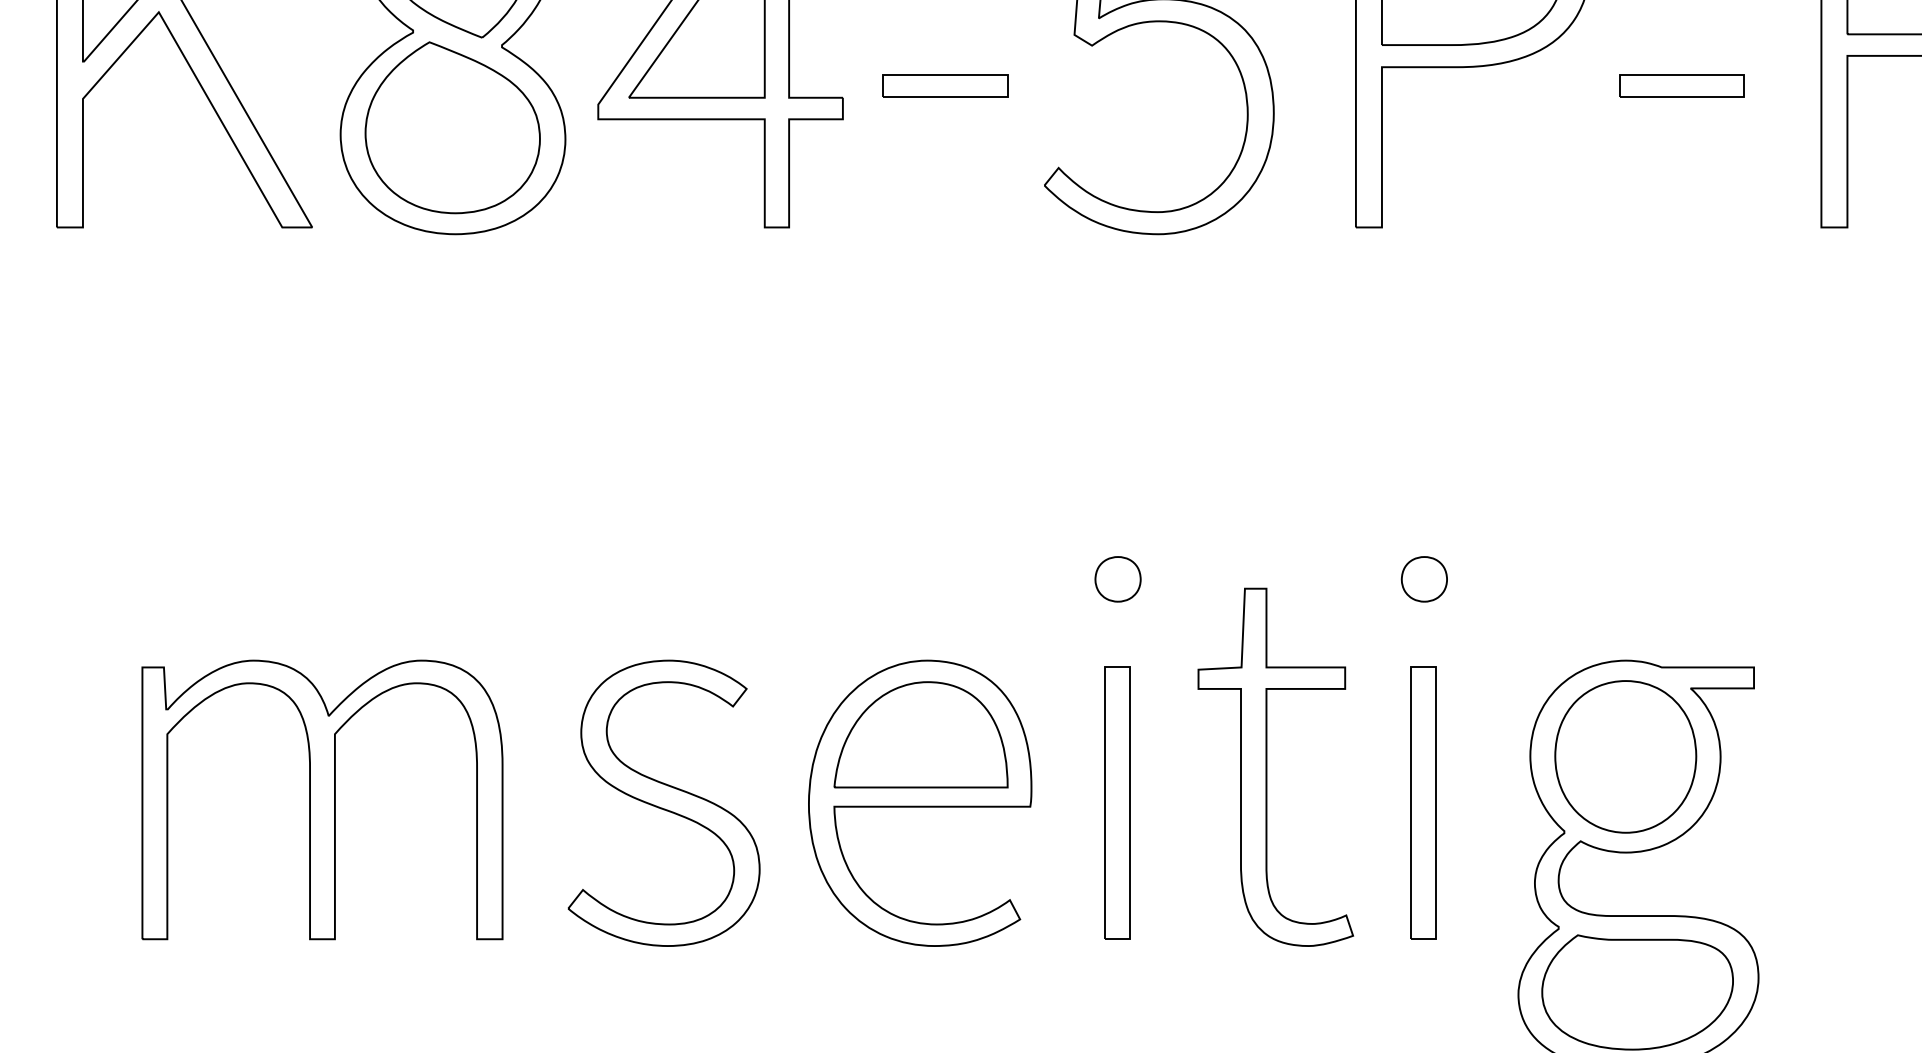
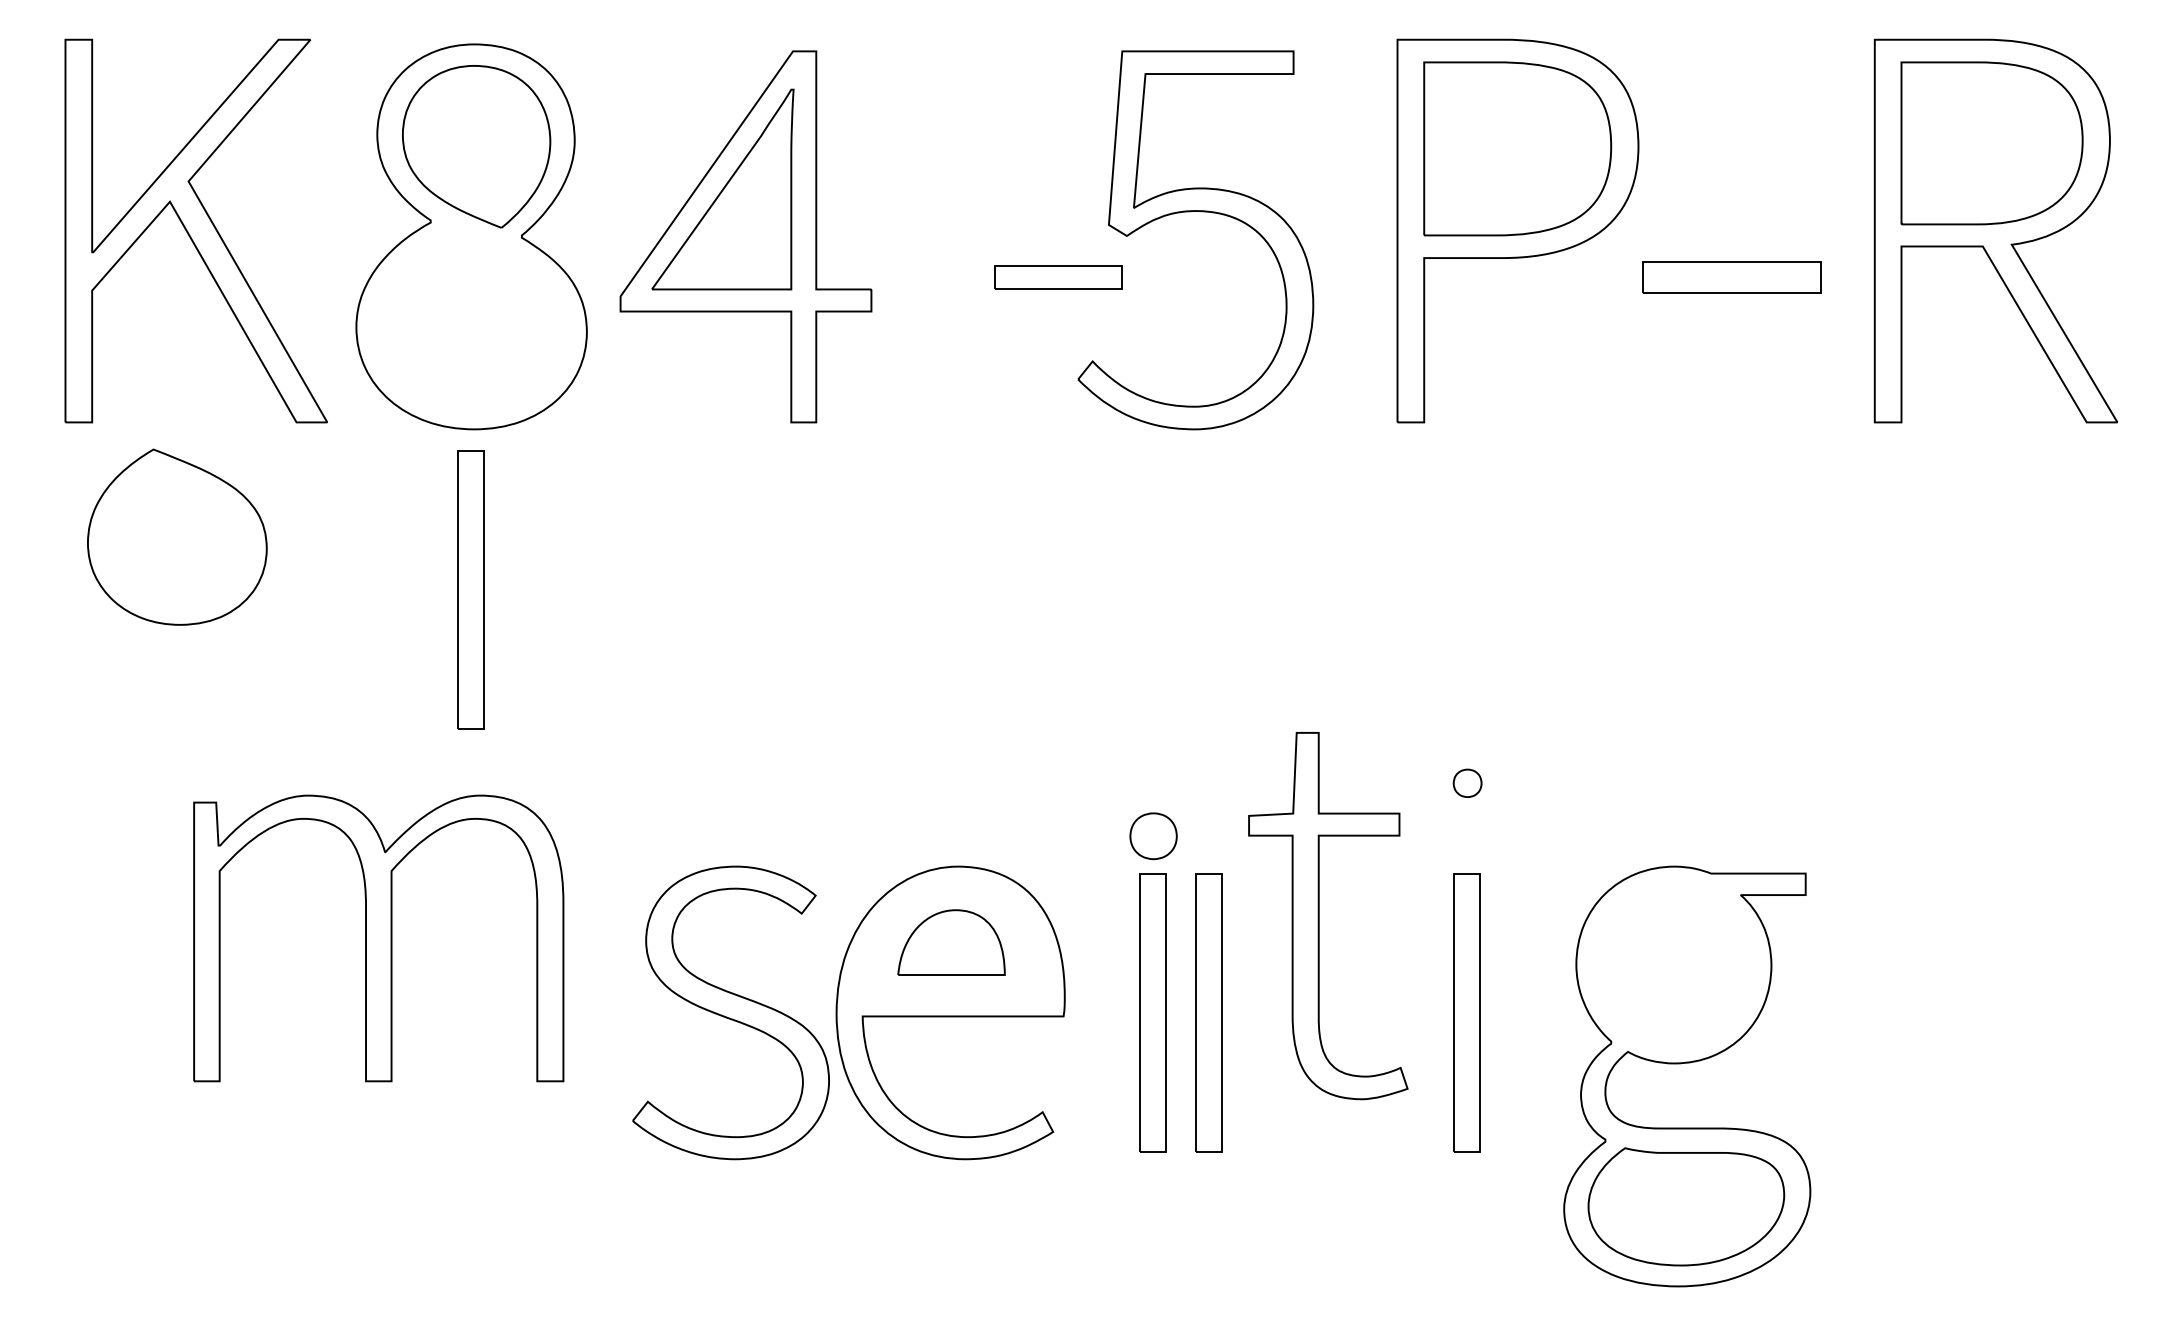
part: (945, 86) -> (1058, 277), moved
part: (1681, 86) -> (1731, 277), size x1.4
part: (452, 127) -> (177, 536), moved
part: (451, 390) -> (470, 589), added
part: (1117, 579) -> (1153, 836), moved
part: (1424, 579) -> (1467, 783), size x0.6
part: (920, 734) -> (951, 942), size x0.6
part: (1626, 756) -> (1674, 964), removed
part: (1267, 767) -> (1319, 916), moved
part: (322, 799) -> (378, 938), moved
part: (663, 802) -> (730, 1012), moved
part: (1171, 802) -> (1208, 1012), added

